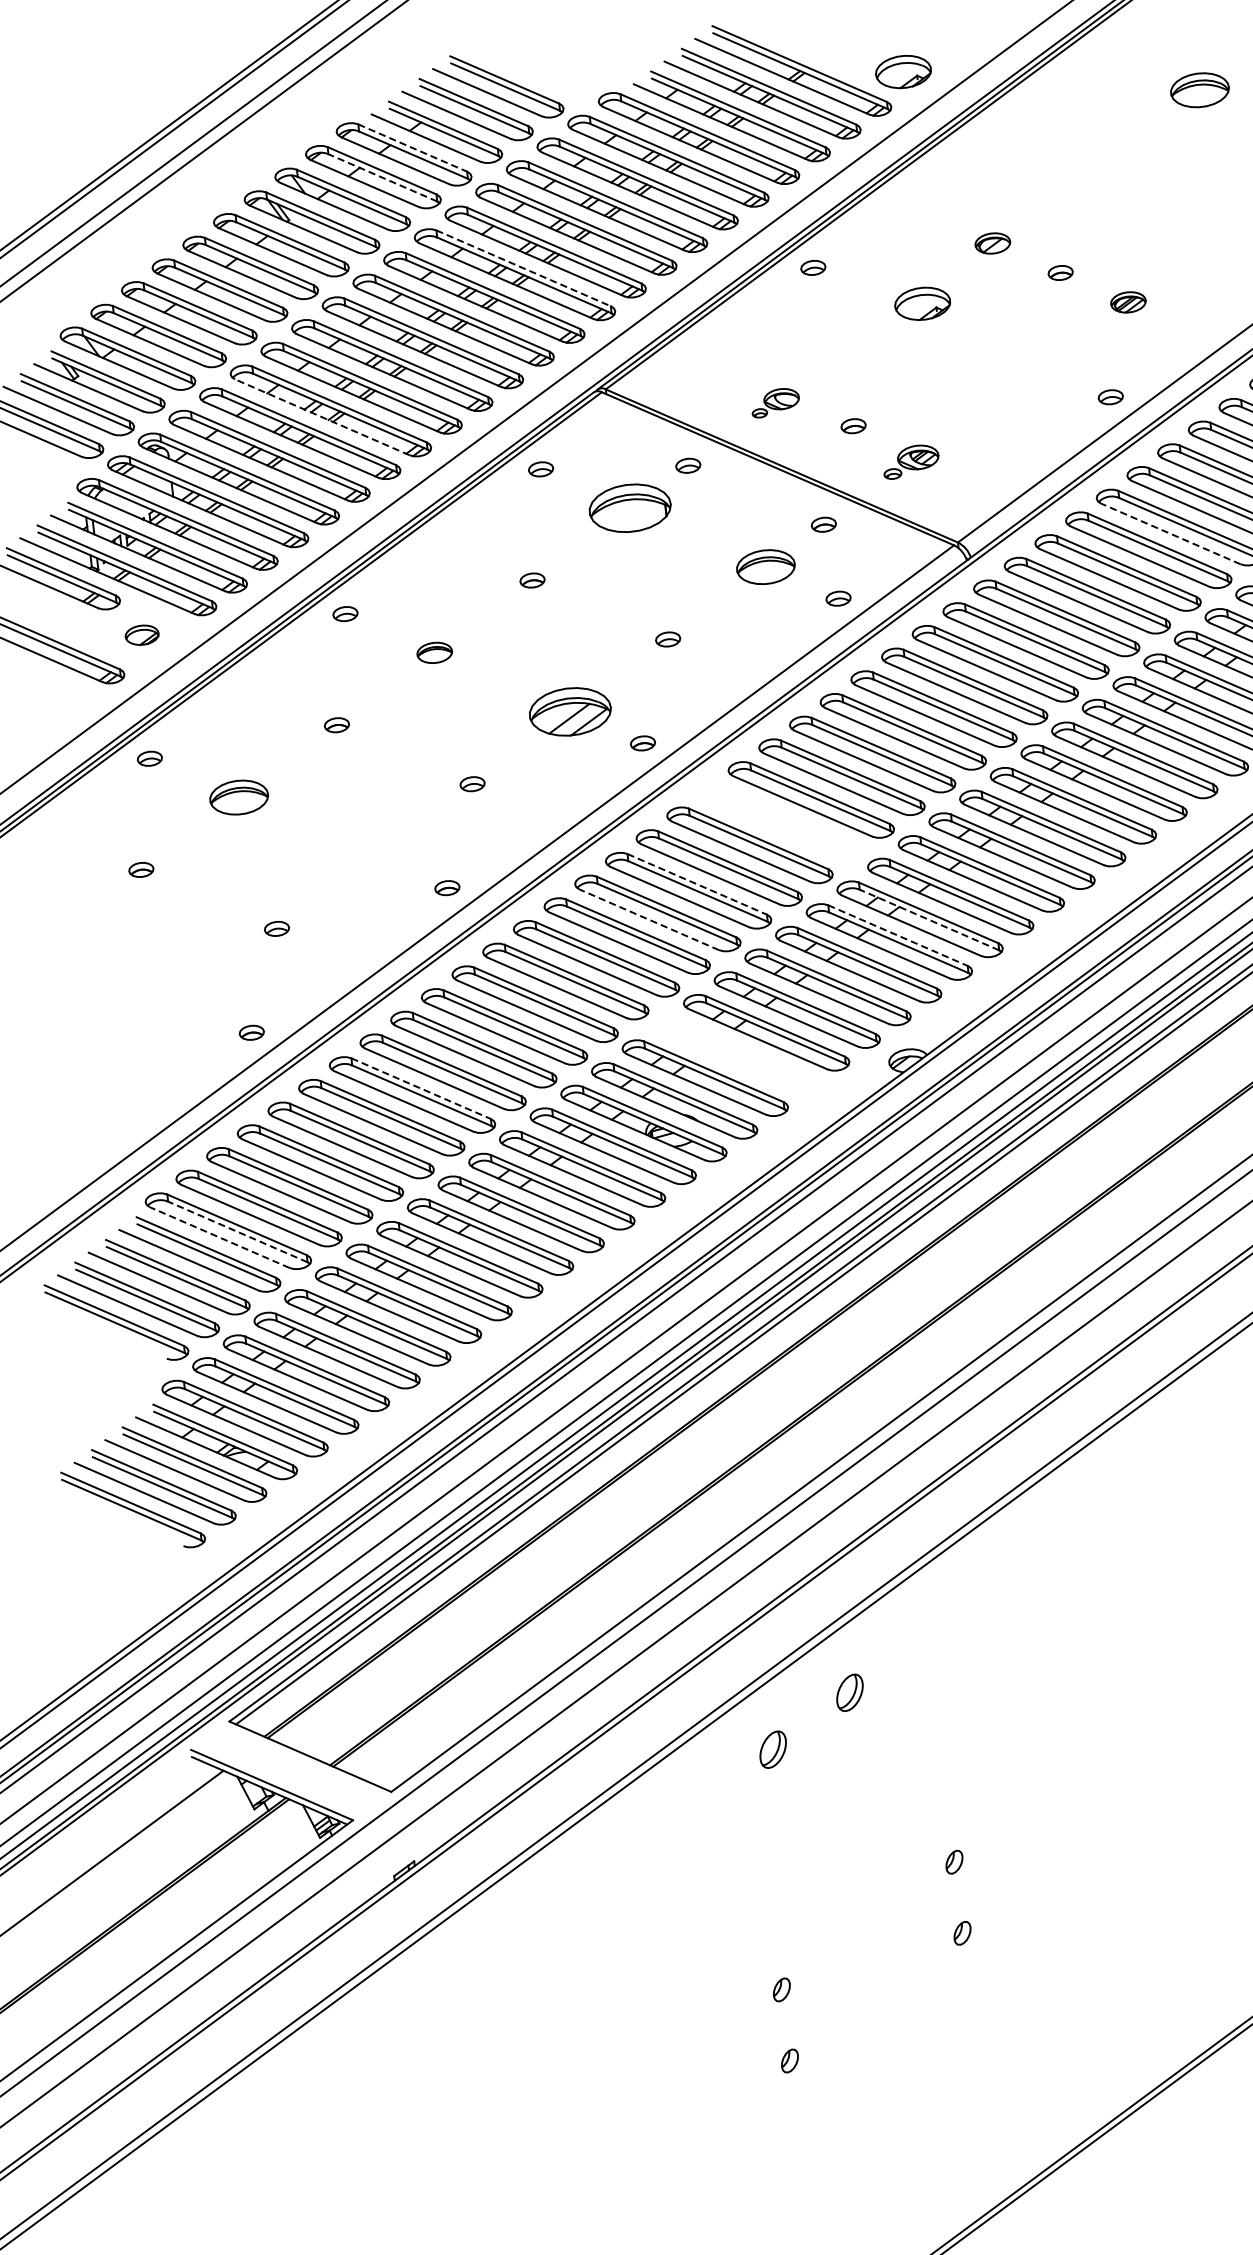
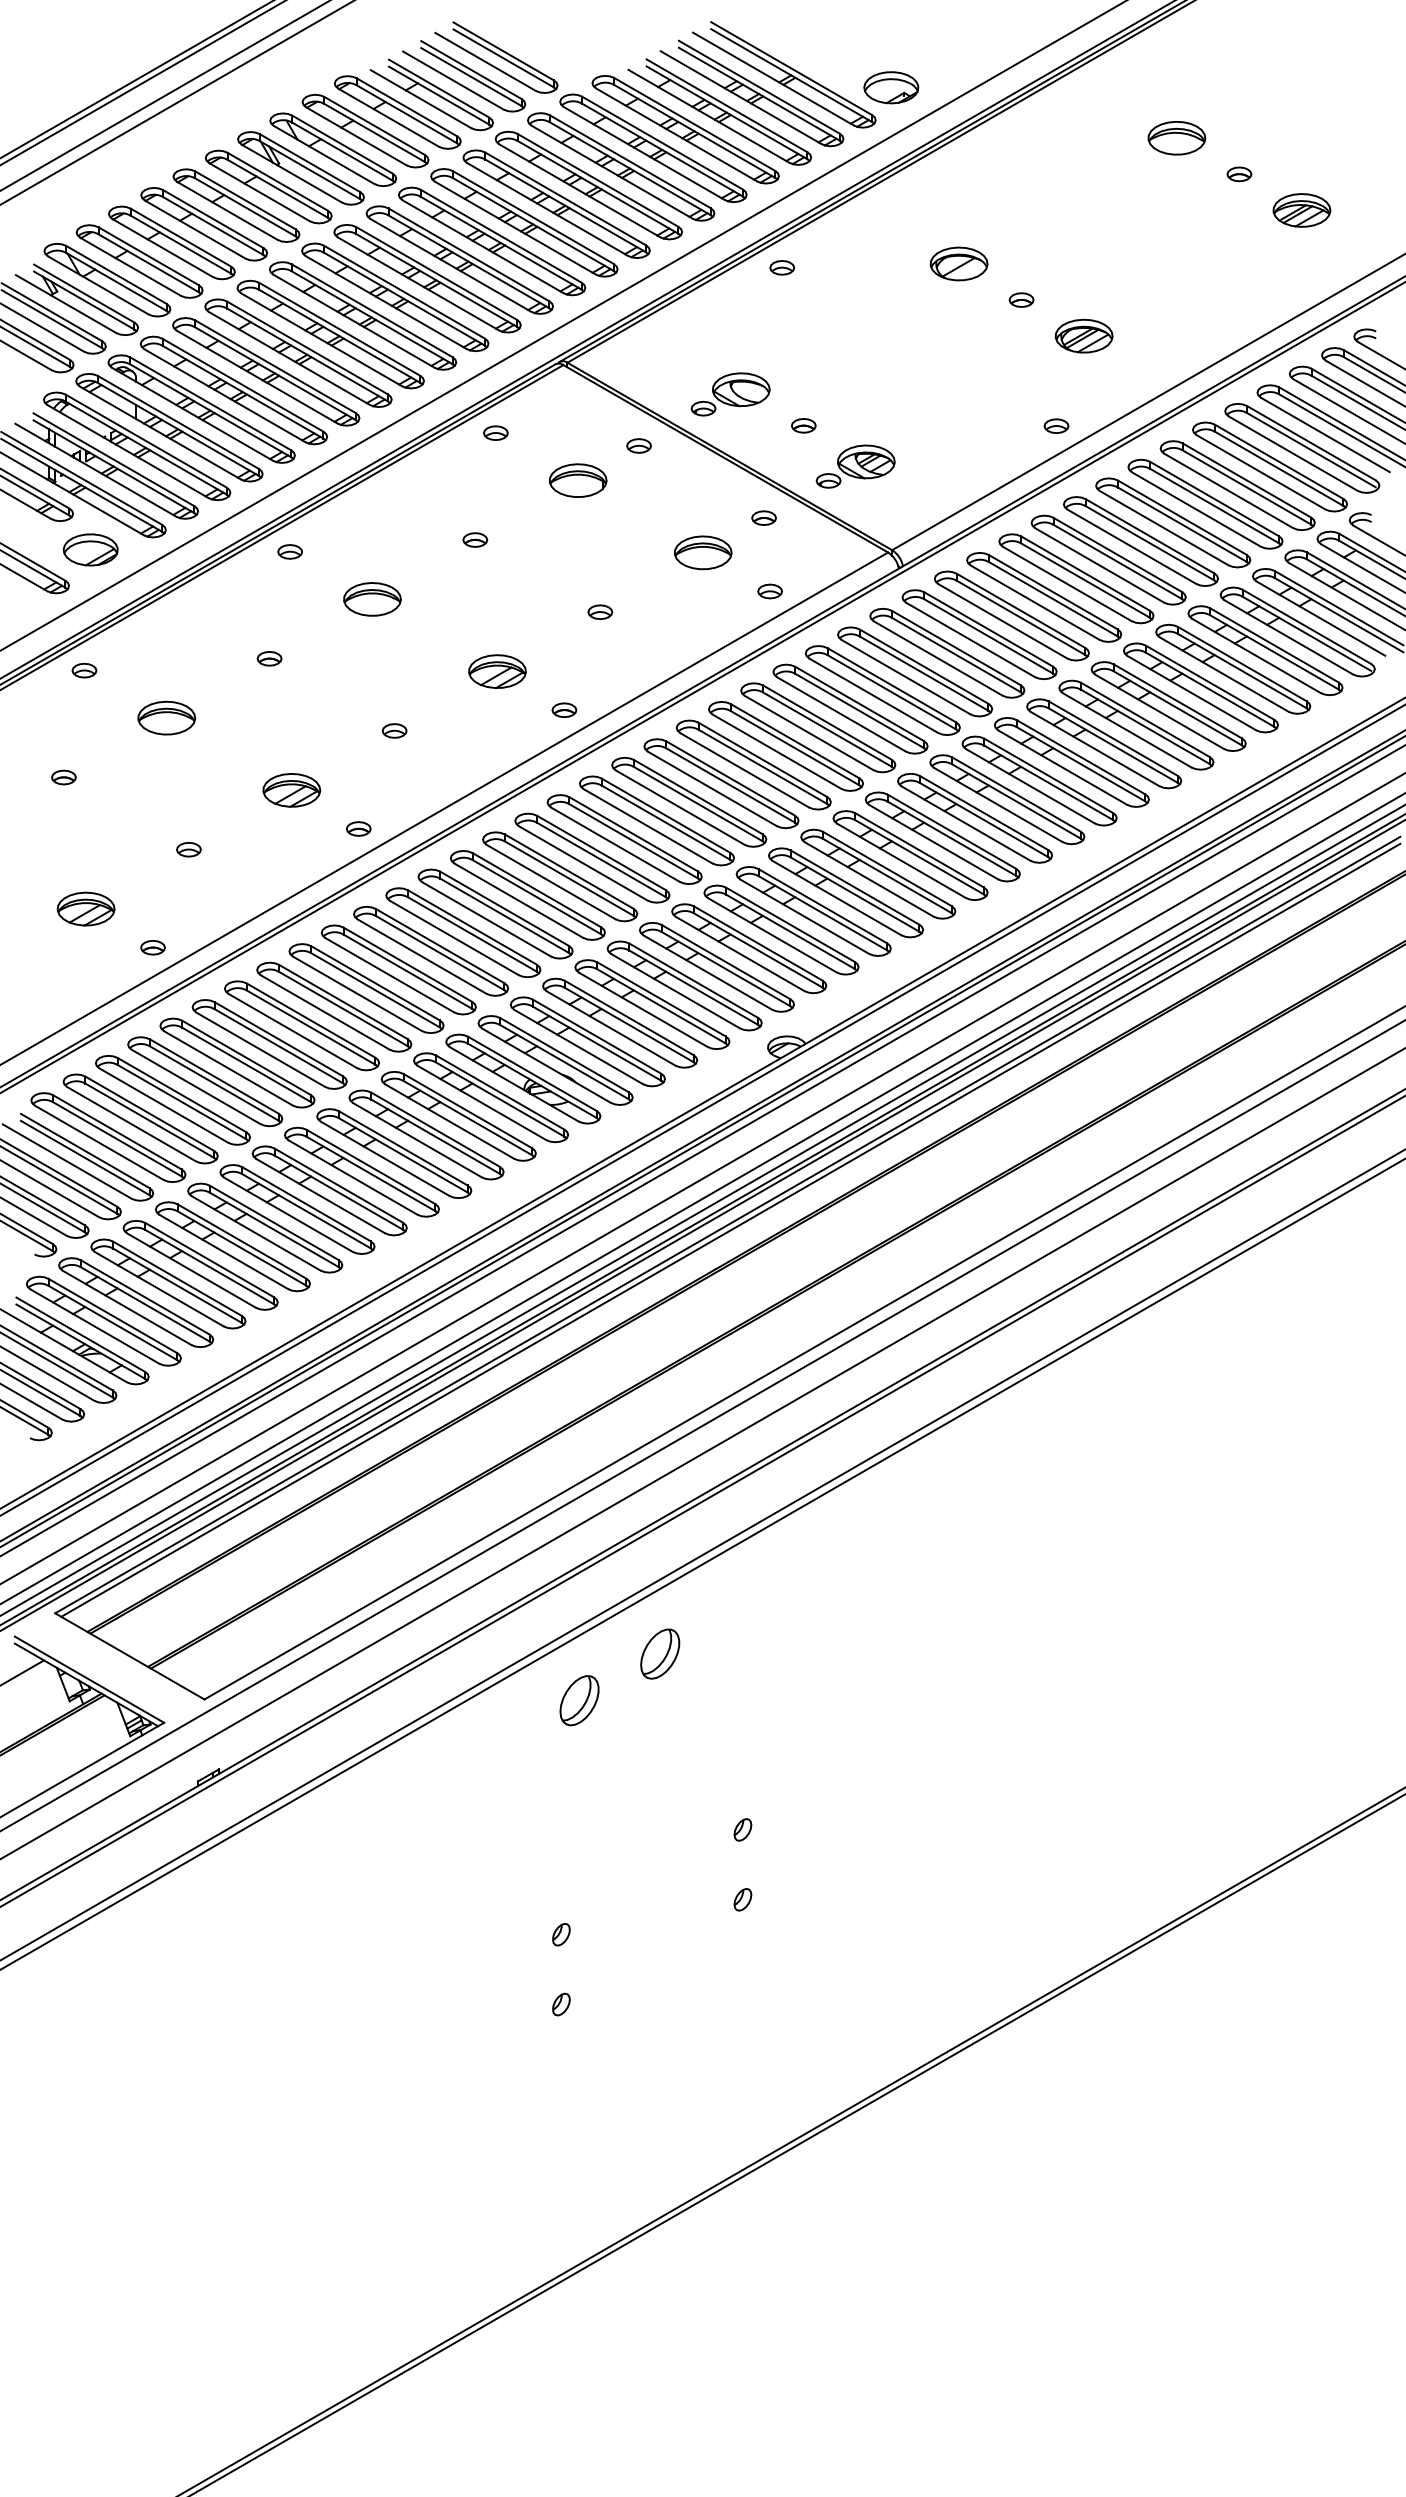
line: (412, 148) -> (406, 107), dashed -> solid
line: (382, 177) -> (374, 132), dashed -> solid
part: (992, 243) -> (958, 263), size x1.67
line: (523, 268) -> (501, 236), dashed -> solid
part: (1127, 301) -> (1083, 335), size x1.67
part: (922, 303) -> (884, 314), removed
part: (775, 402) -> (730, 394), size x1.67
line: (322, 417) -> (289, 358), dashed -> solid
part: (910, 461) -> (855, 466), size x1.43
part: (630, 507) -> (578, 480), size x0.71
line: (1170, 534) -> (1099, 565), dashed -> solid
part: (142, 634) -> (90, 549), size x1.67
part: (434, 652) -> (372, 599), size x1.67
part: (570, 711) -> (497, 671), size x0.71
part: (780, 822) -> (689, 802), added
part: (374, 856) -> (291, 790), added
line: (697, 884) -> (601, 853), dashed -> solid
line: (648, 919) -> (550, 881), dashed -> solid
line: (929, 919) -> (822, 912), dashed -> solid
line: (899, 936) -> (791, 925), dashed -> solid
part: (178, 1000) -> (85, 908), added
part: (736, 1054) -> (620, 1022), added
line: (421, 1088) -> (311, 1020), dashed -> solid
line: (237, 1232) -> (117, 1139), dashed -> solid
line: (218, 1237) -> (98, 1142), dashed -> solid
part: (850, 1692) -> (660, 1653), size x1.43
part: (773, 1749) -> (579, 1700), size x1.43

